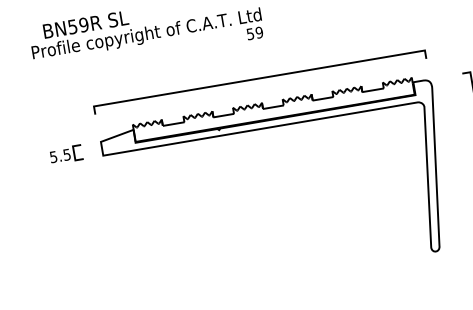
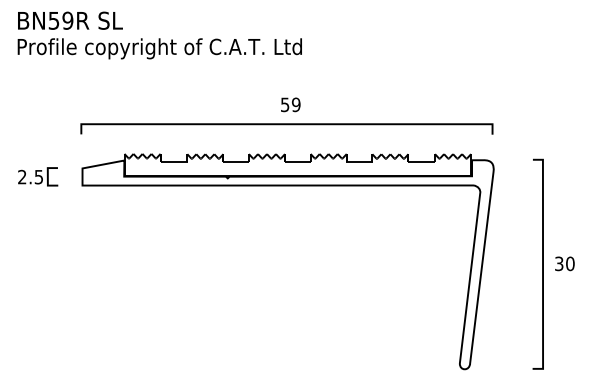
text: (86, 24) -> (70, 20), moved
text: (254, 33) -> (290, 104), moved
text: (53, 156) -> (22, 176), 5.5 -> 2.5

